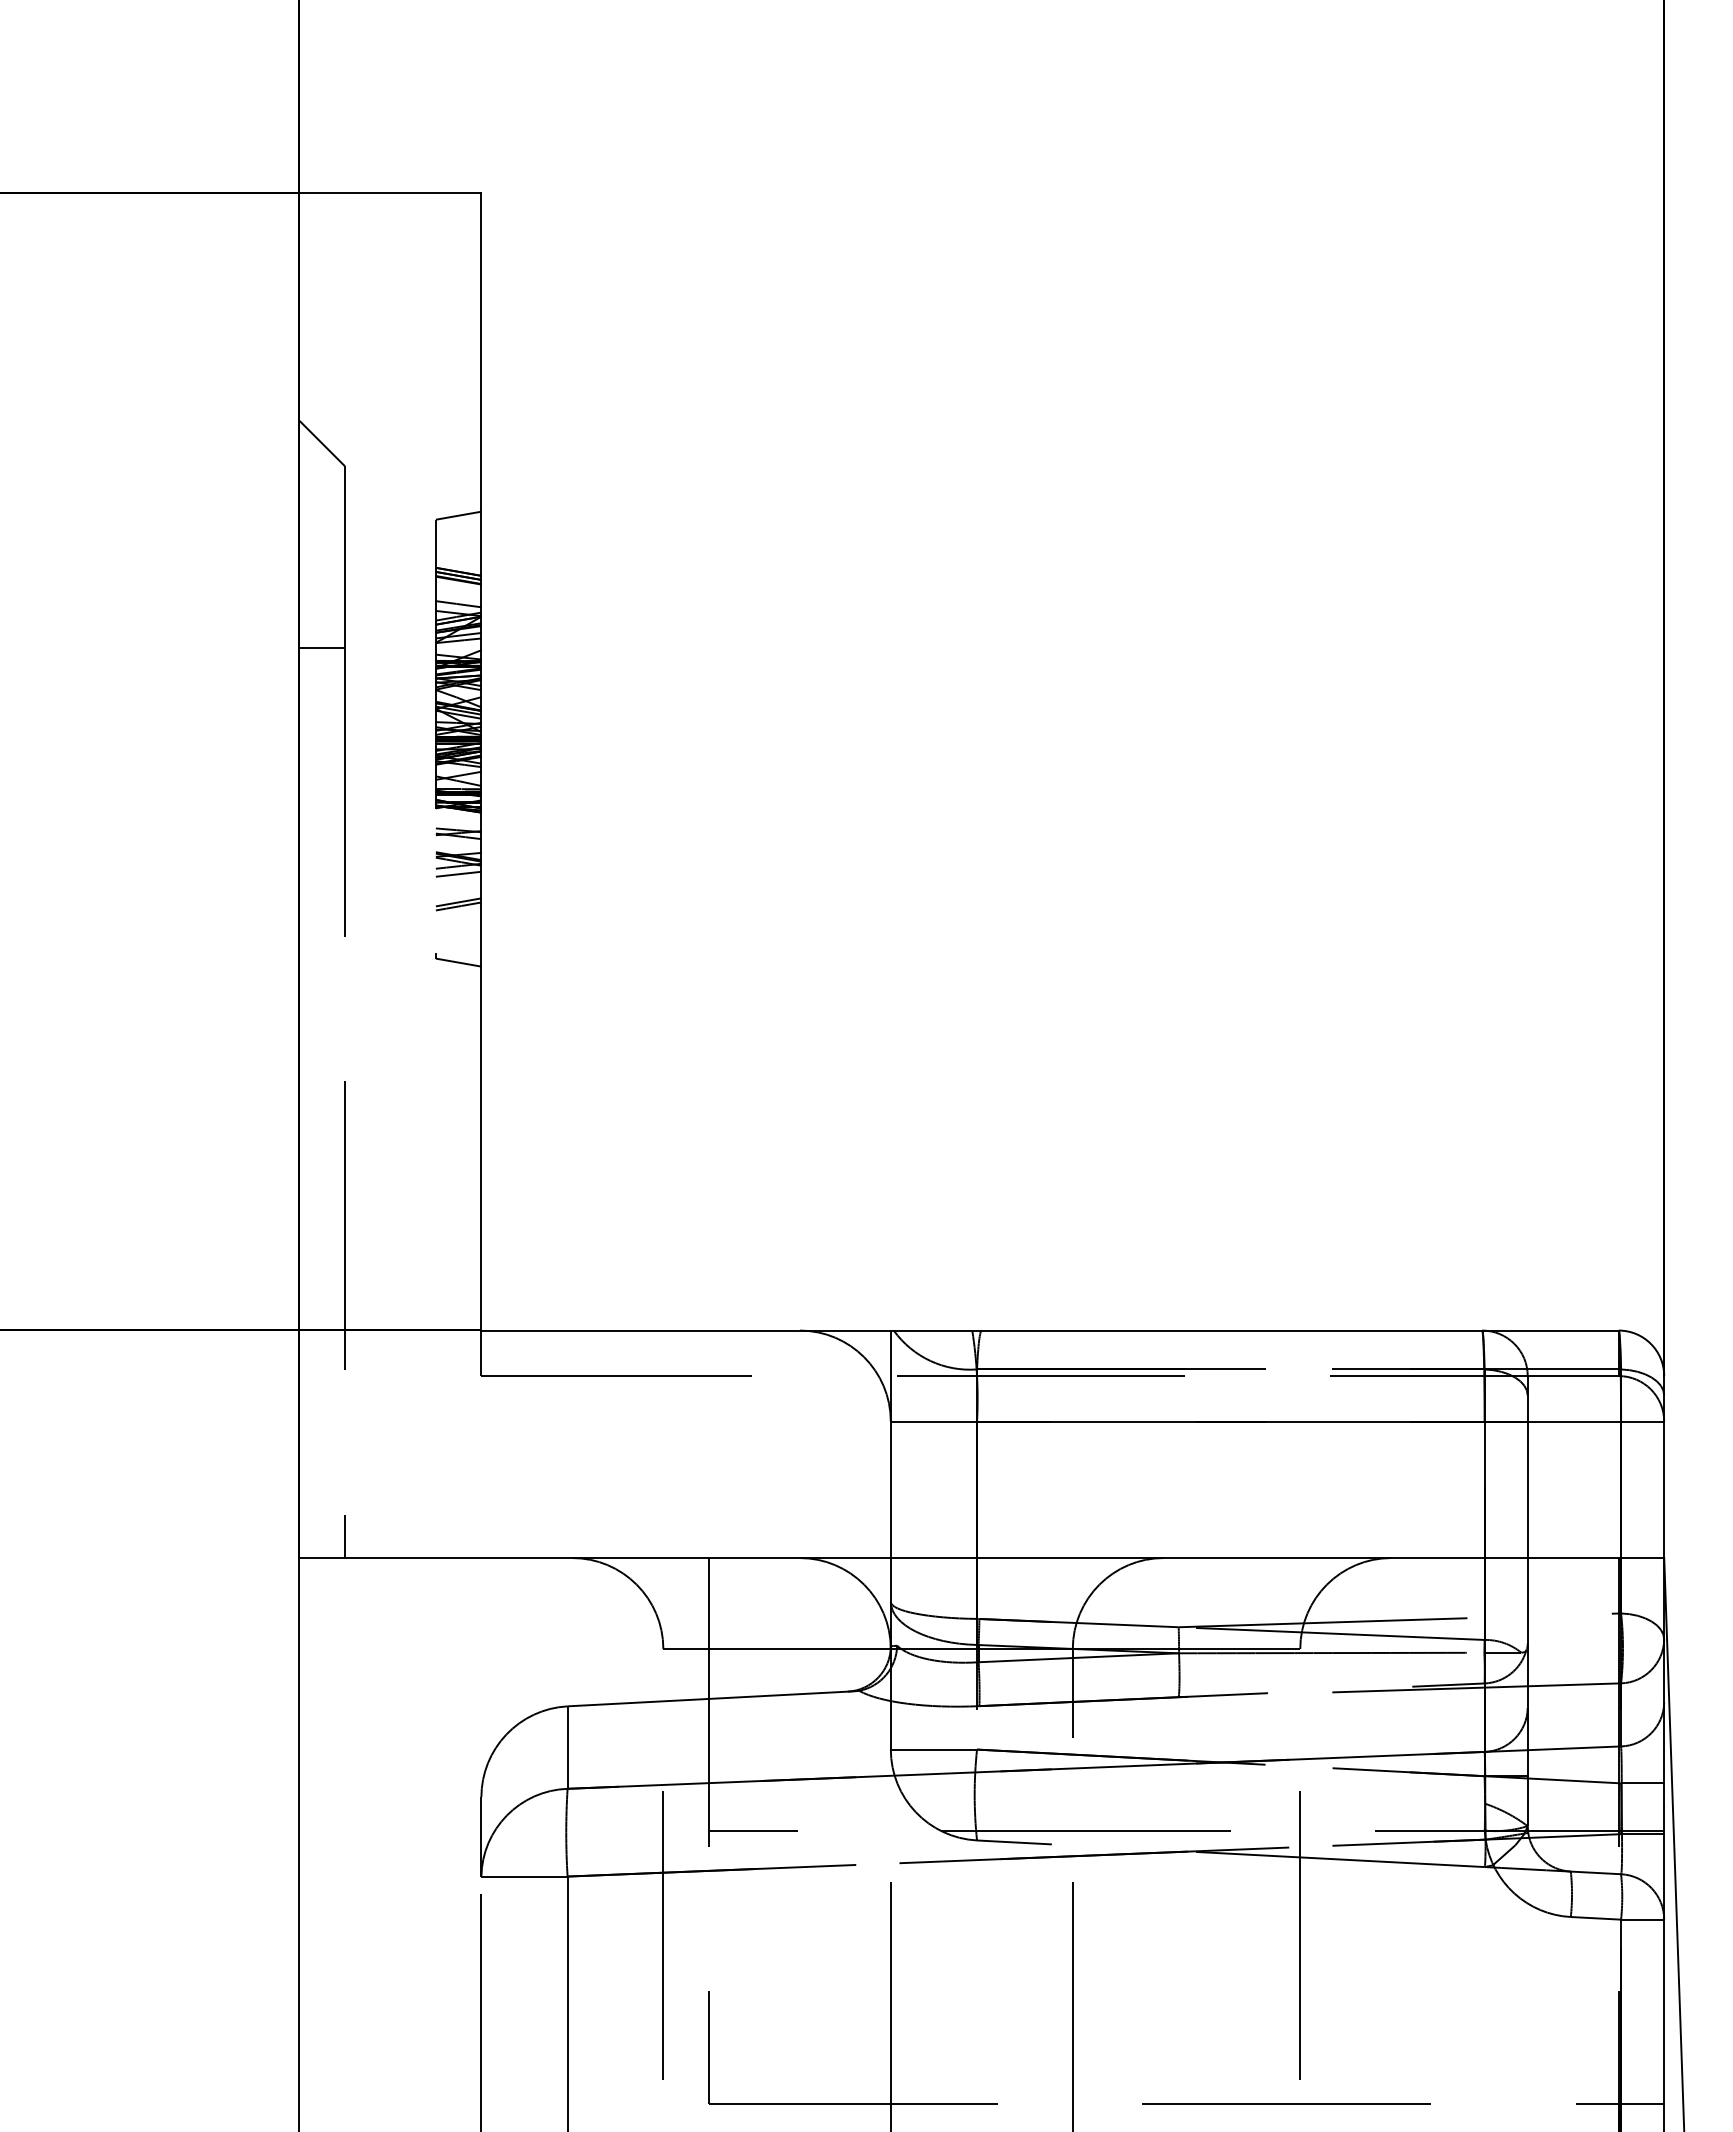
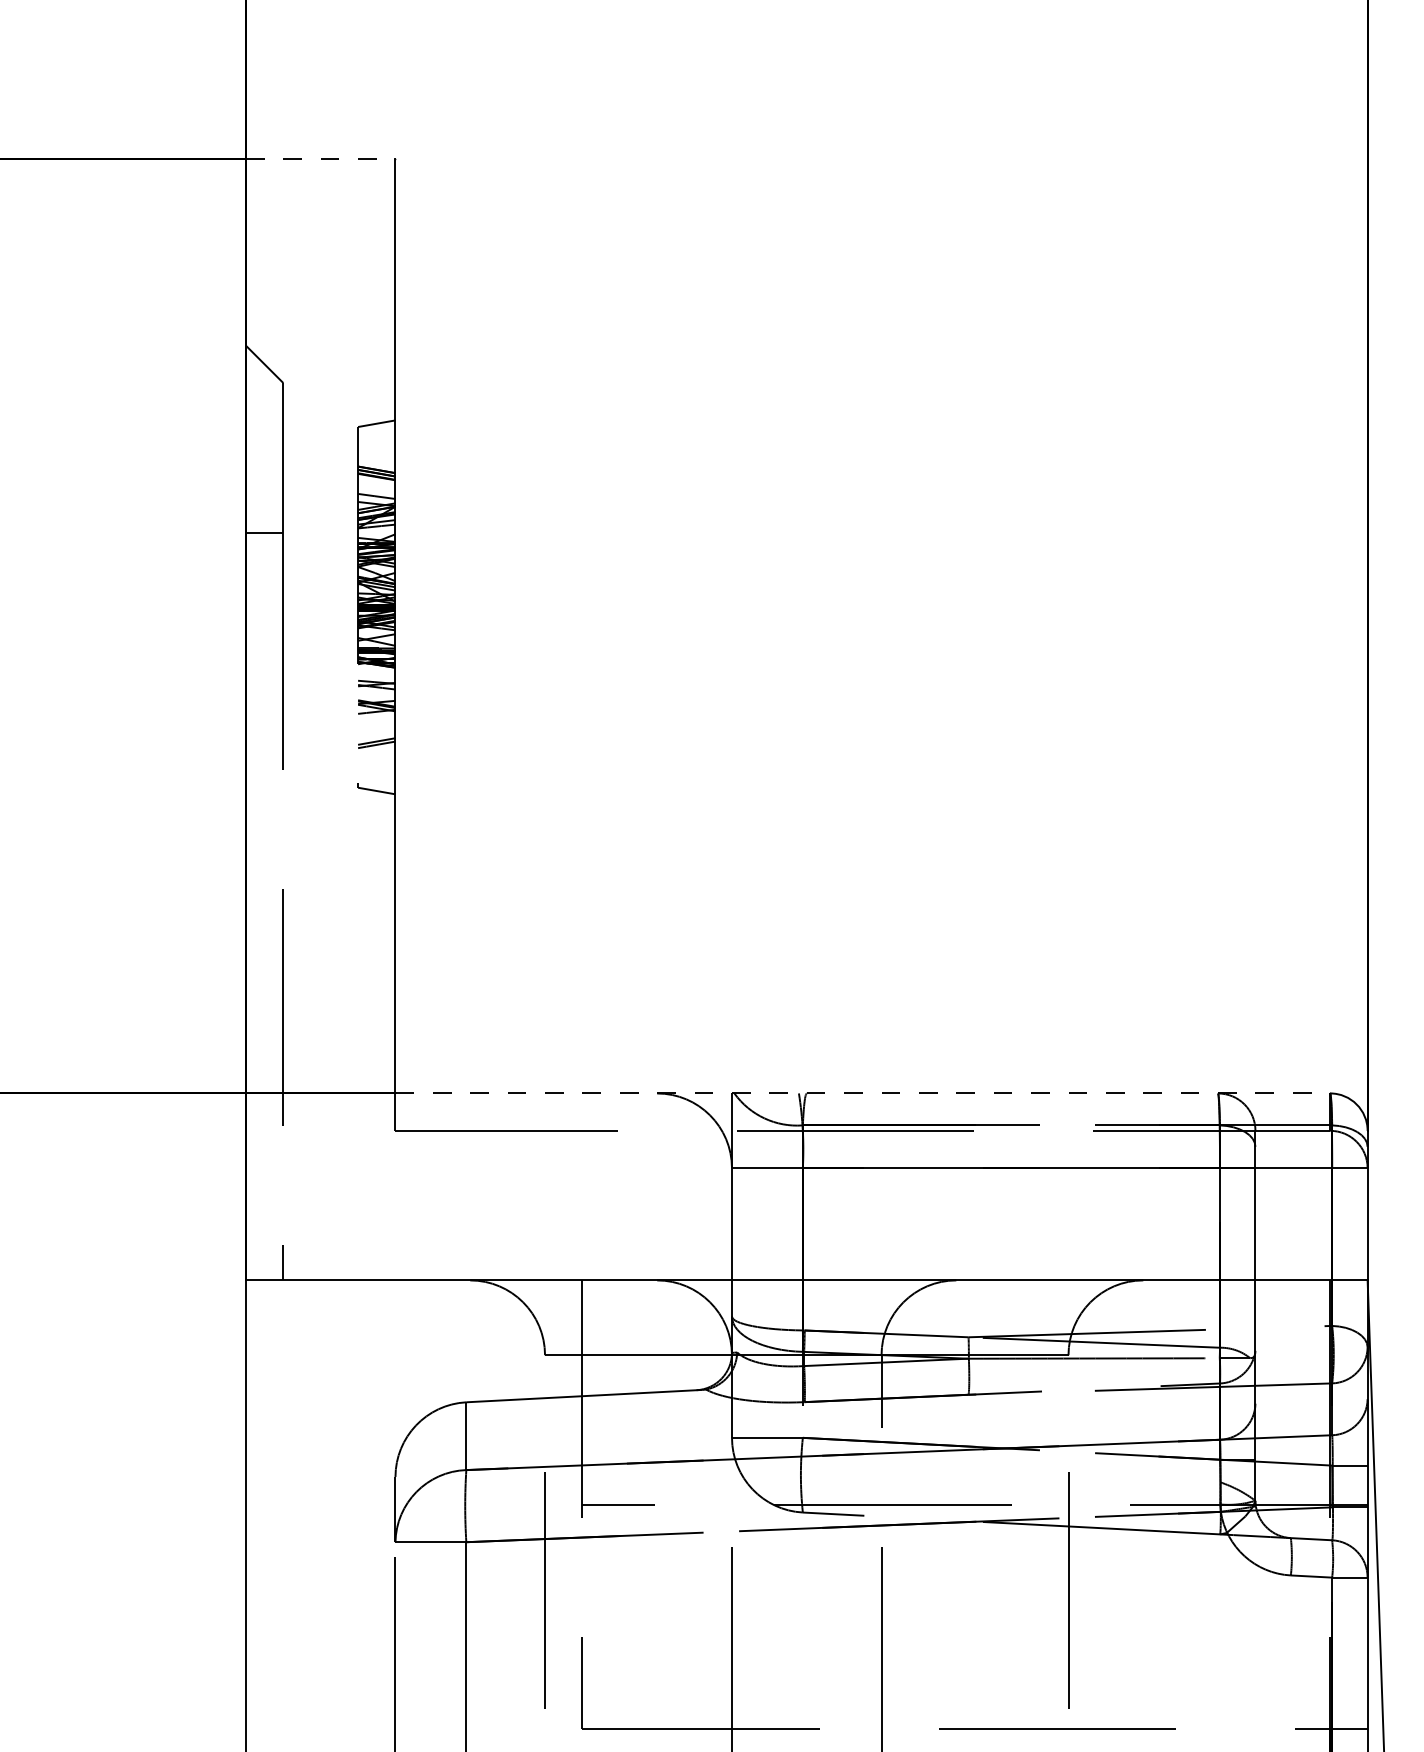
line: (390, 193) -> (320, 158), solid -> dashed
line: (458, 873) -> (376, 717), removed
line: (1050, 1330) -> (863, 1093), solid -> dashed

